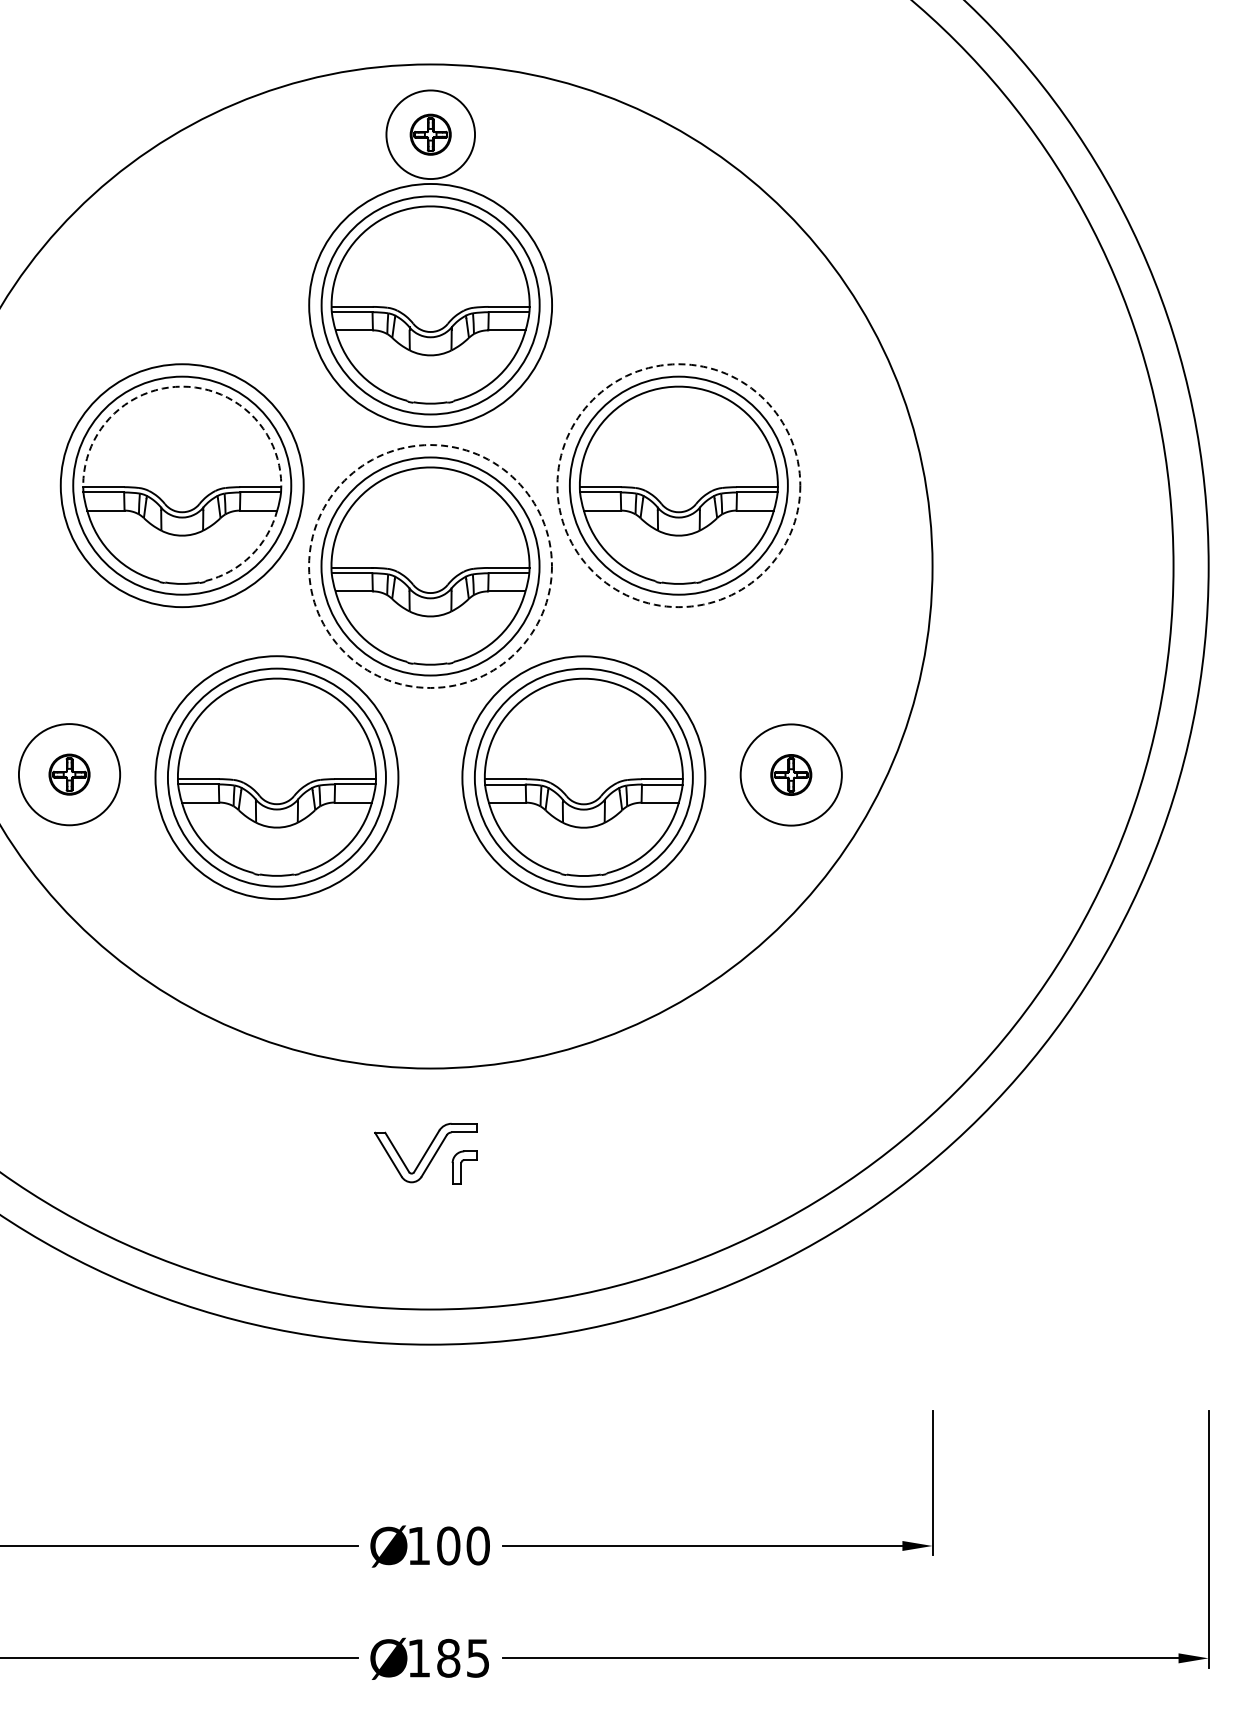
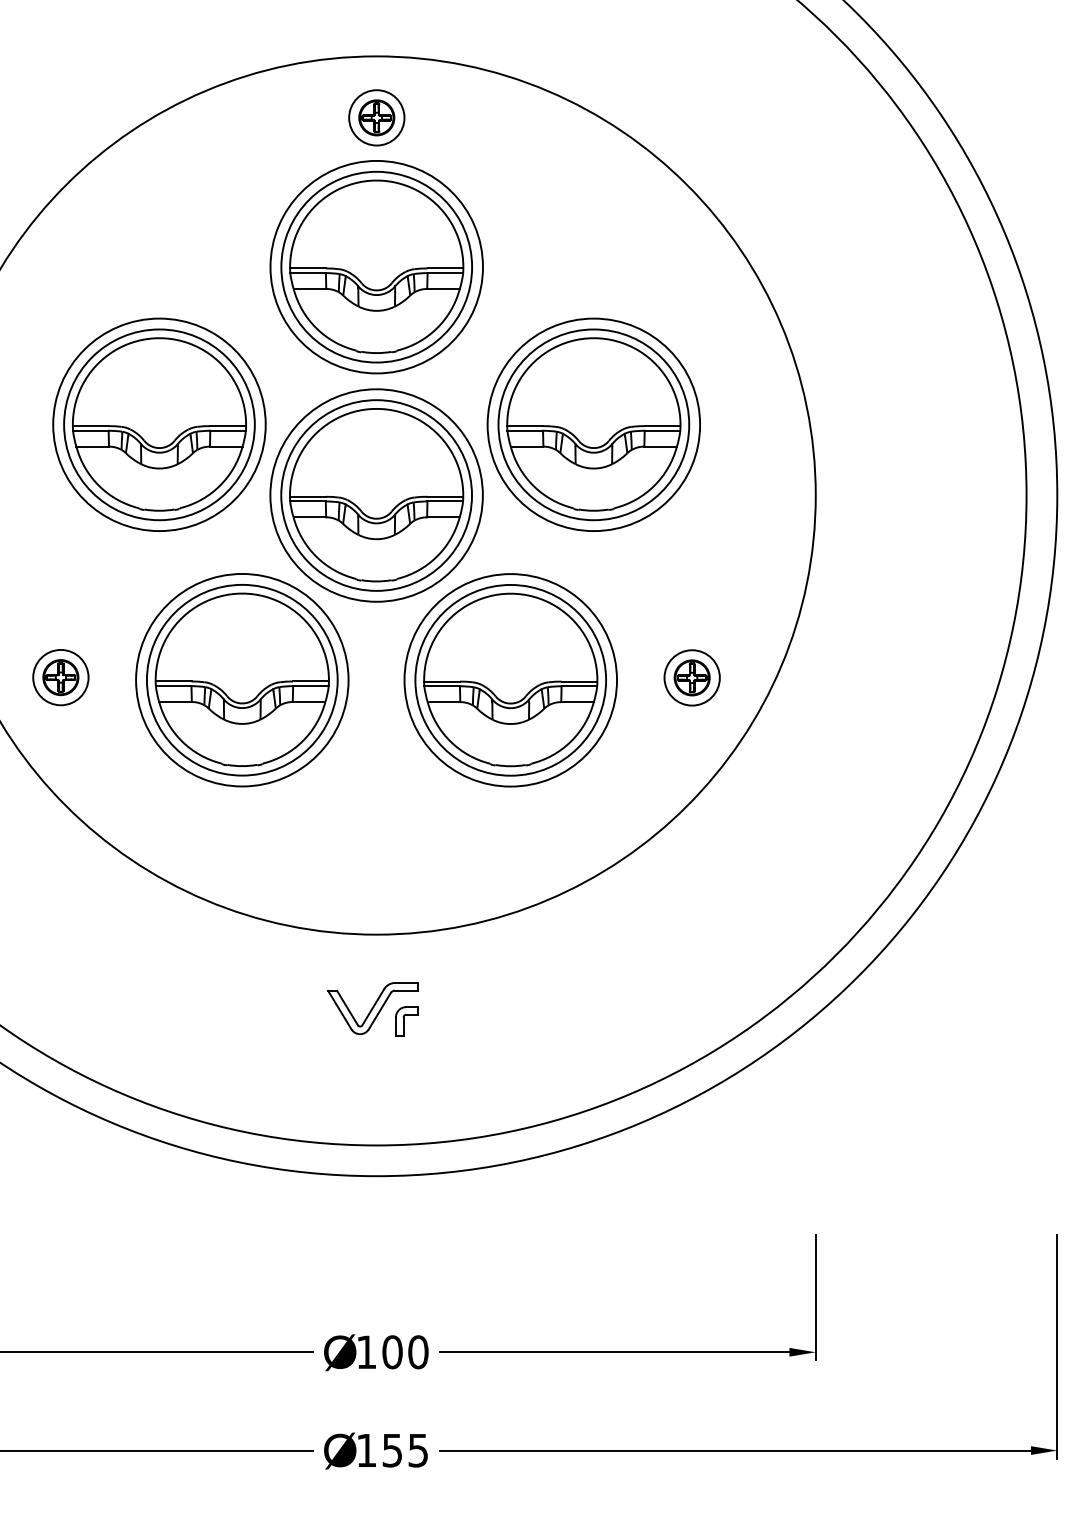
circle: (430, 134) -> (376, 117), size x0.71
arc: (182, 386) -> (159, 338), dashed -> solid
circle: (678, 485) -> (593, 424), dashed -> solid
arc: (251, 555) -> (220, 485), dashed -> solid
circle: (430, 566) -> (376, 495), dashed -> solid
circle: (69, 774) -> (60, 677), size x0.62
circle: (790, 774) -> (691, 677), size x0.62
text: (448, 1657) -> (392, 1449), 185 -> 155

